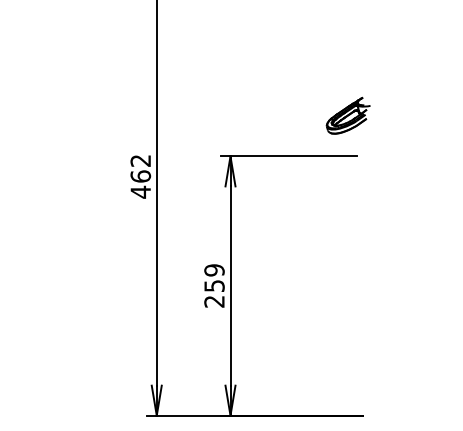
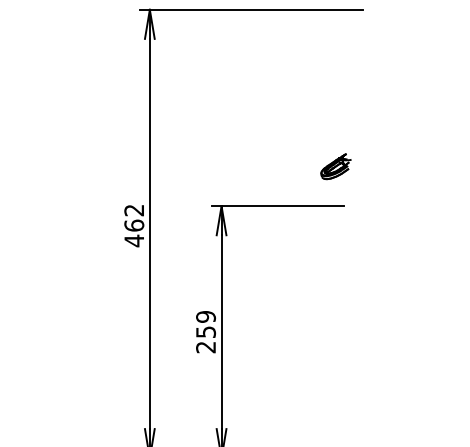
part: (347, 115) -> (335, 166), size x0.71

